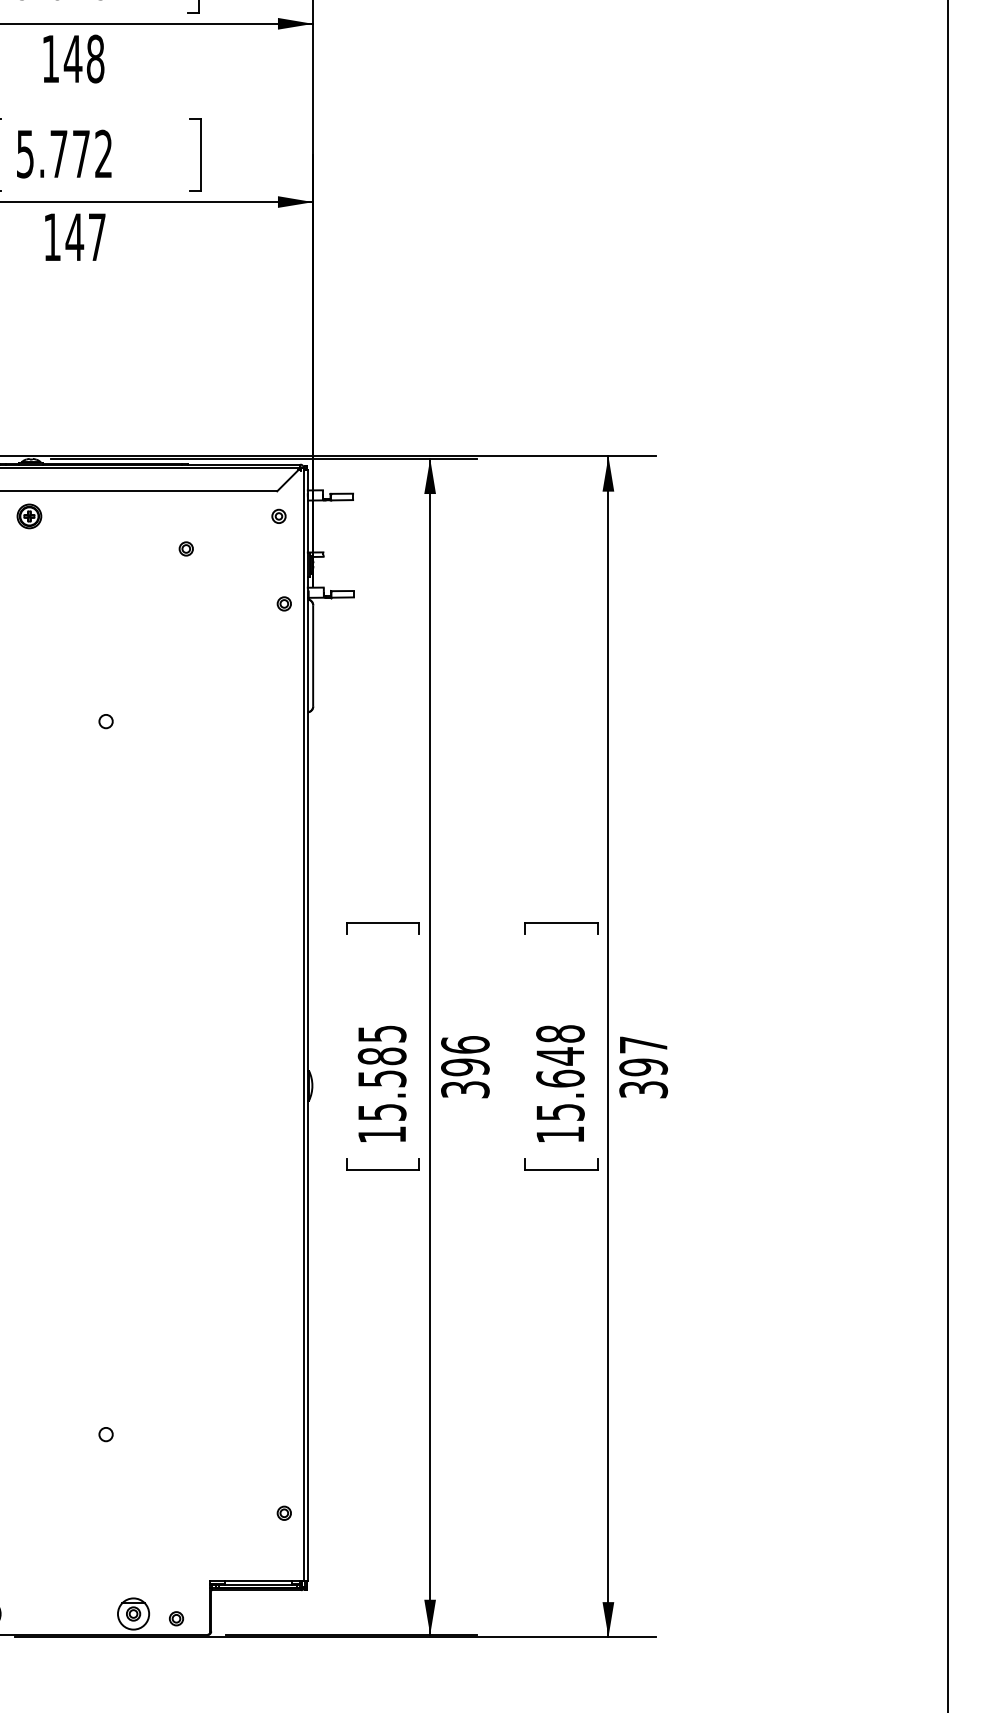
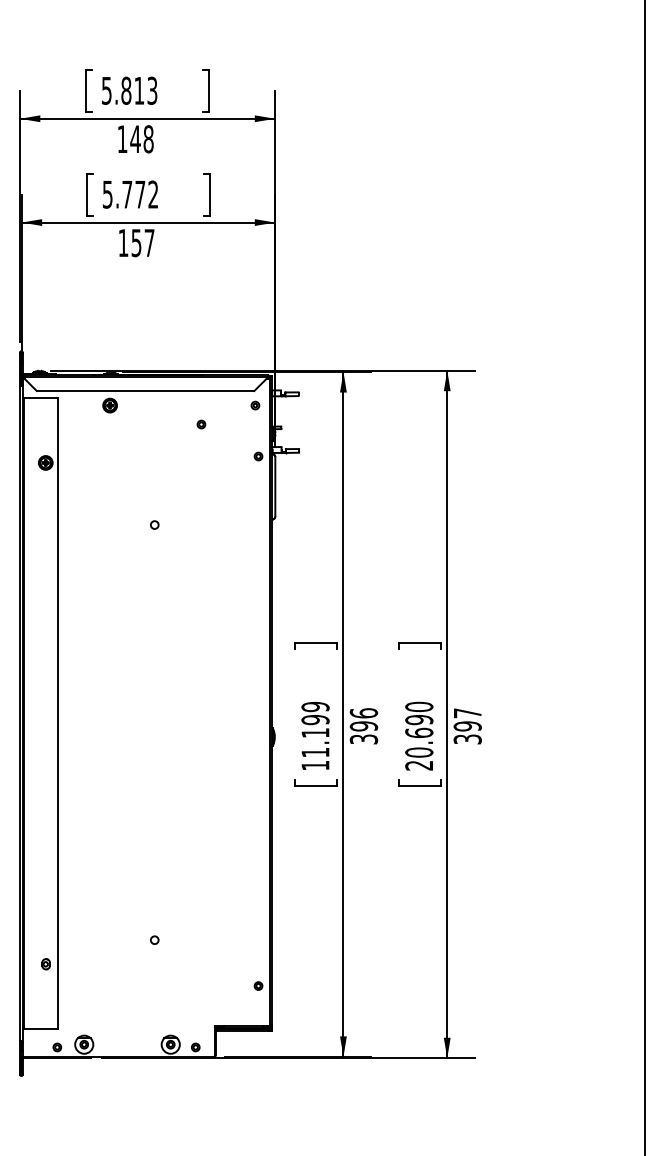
text: (74, 238) -> (136, 243), 147 -> 157
text: (382, 1072) -> (315, 729), 15.585 -> 11.199
text: (560, 1082) -> (419, 735), 15.648 -> 20.690

